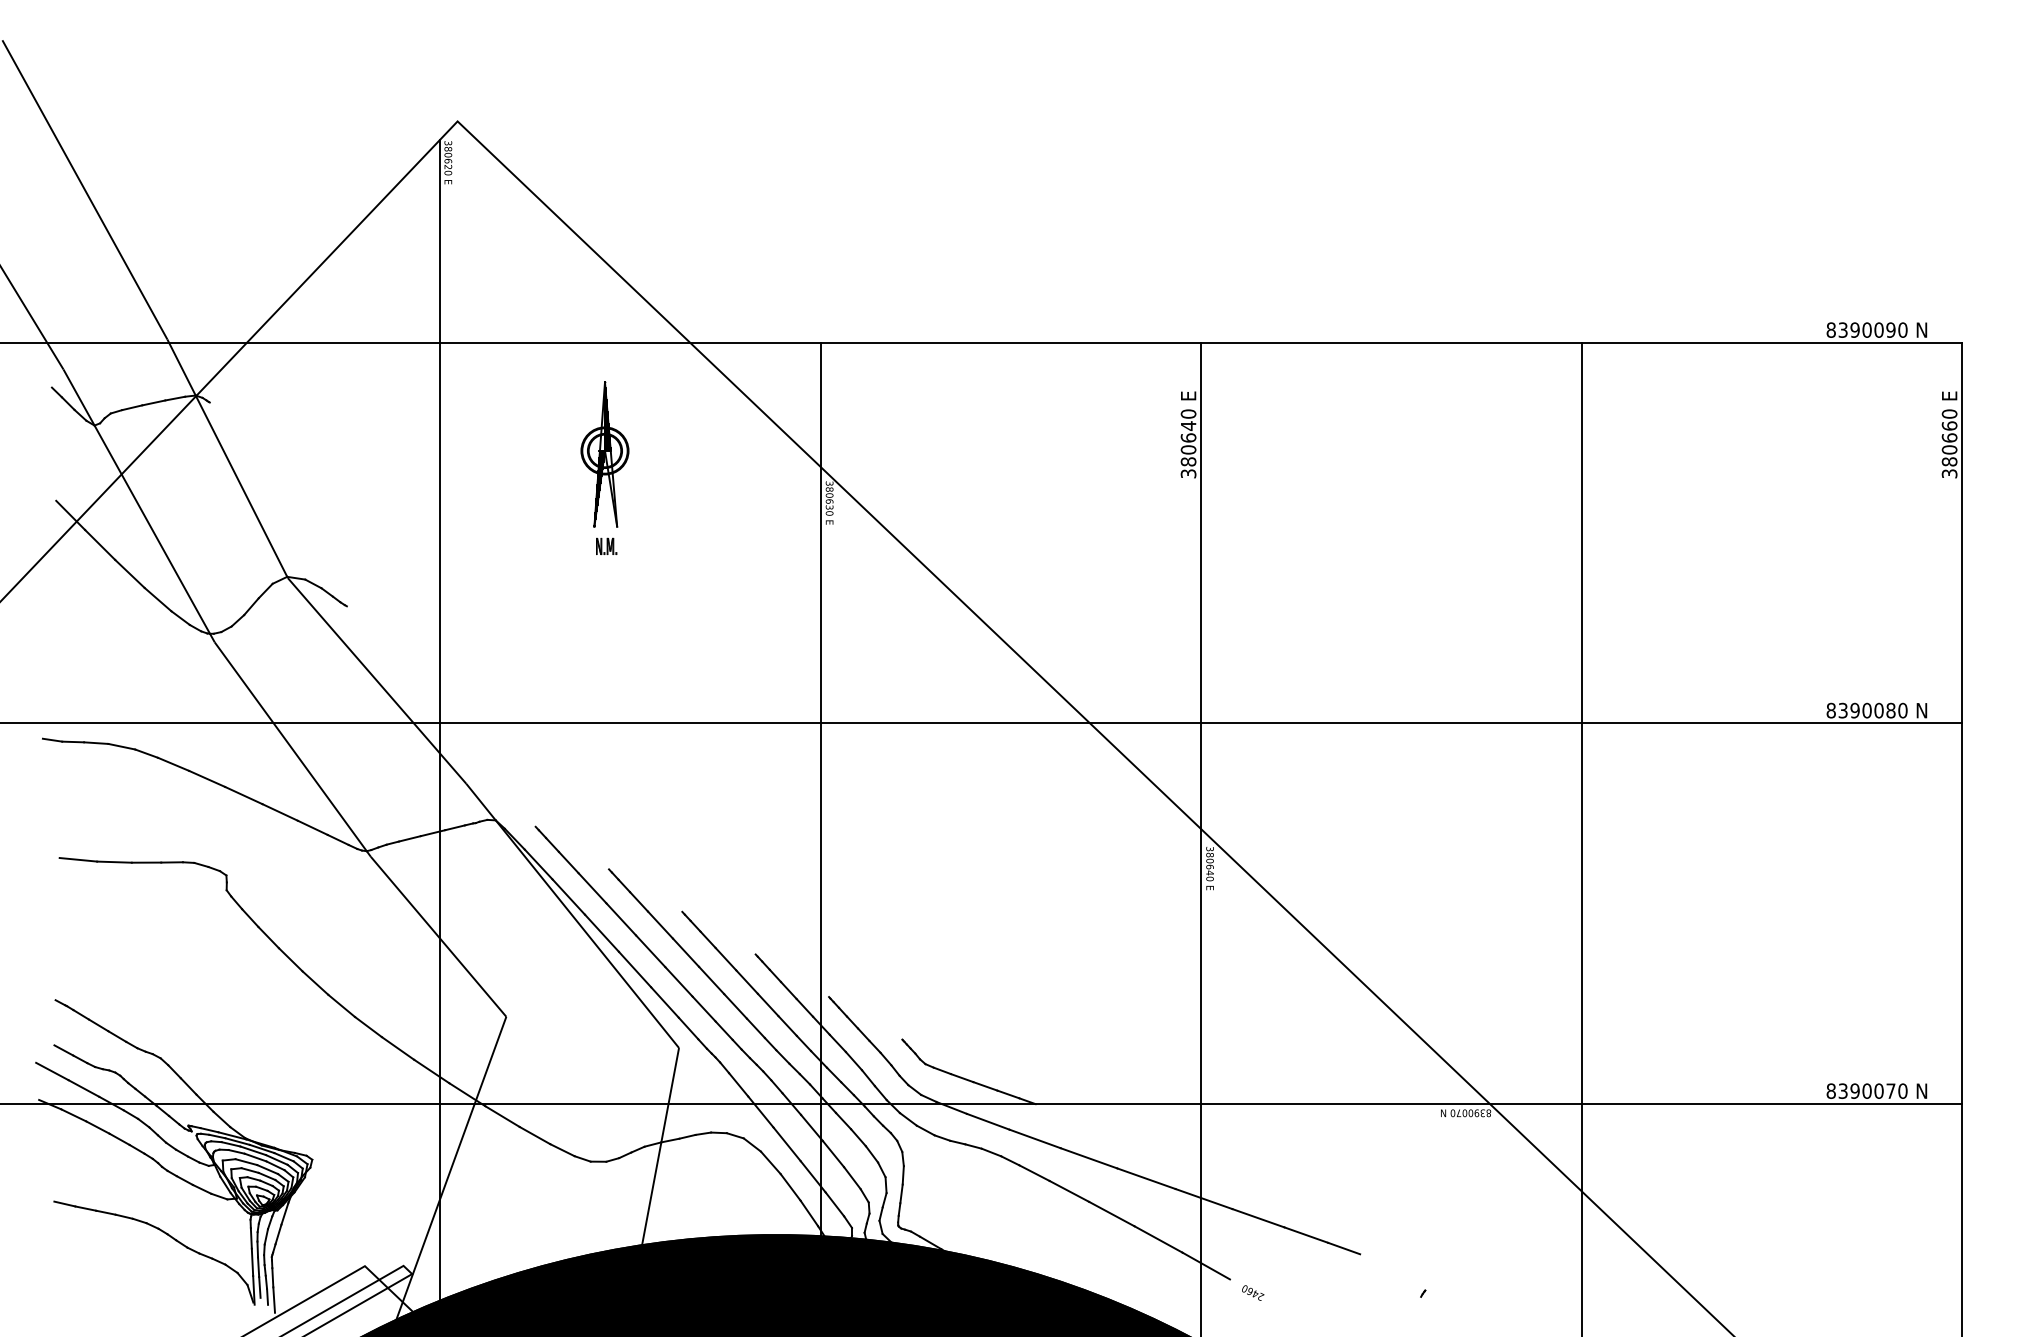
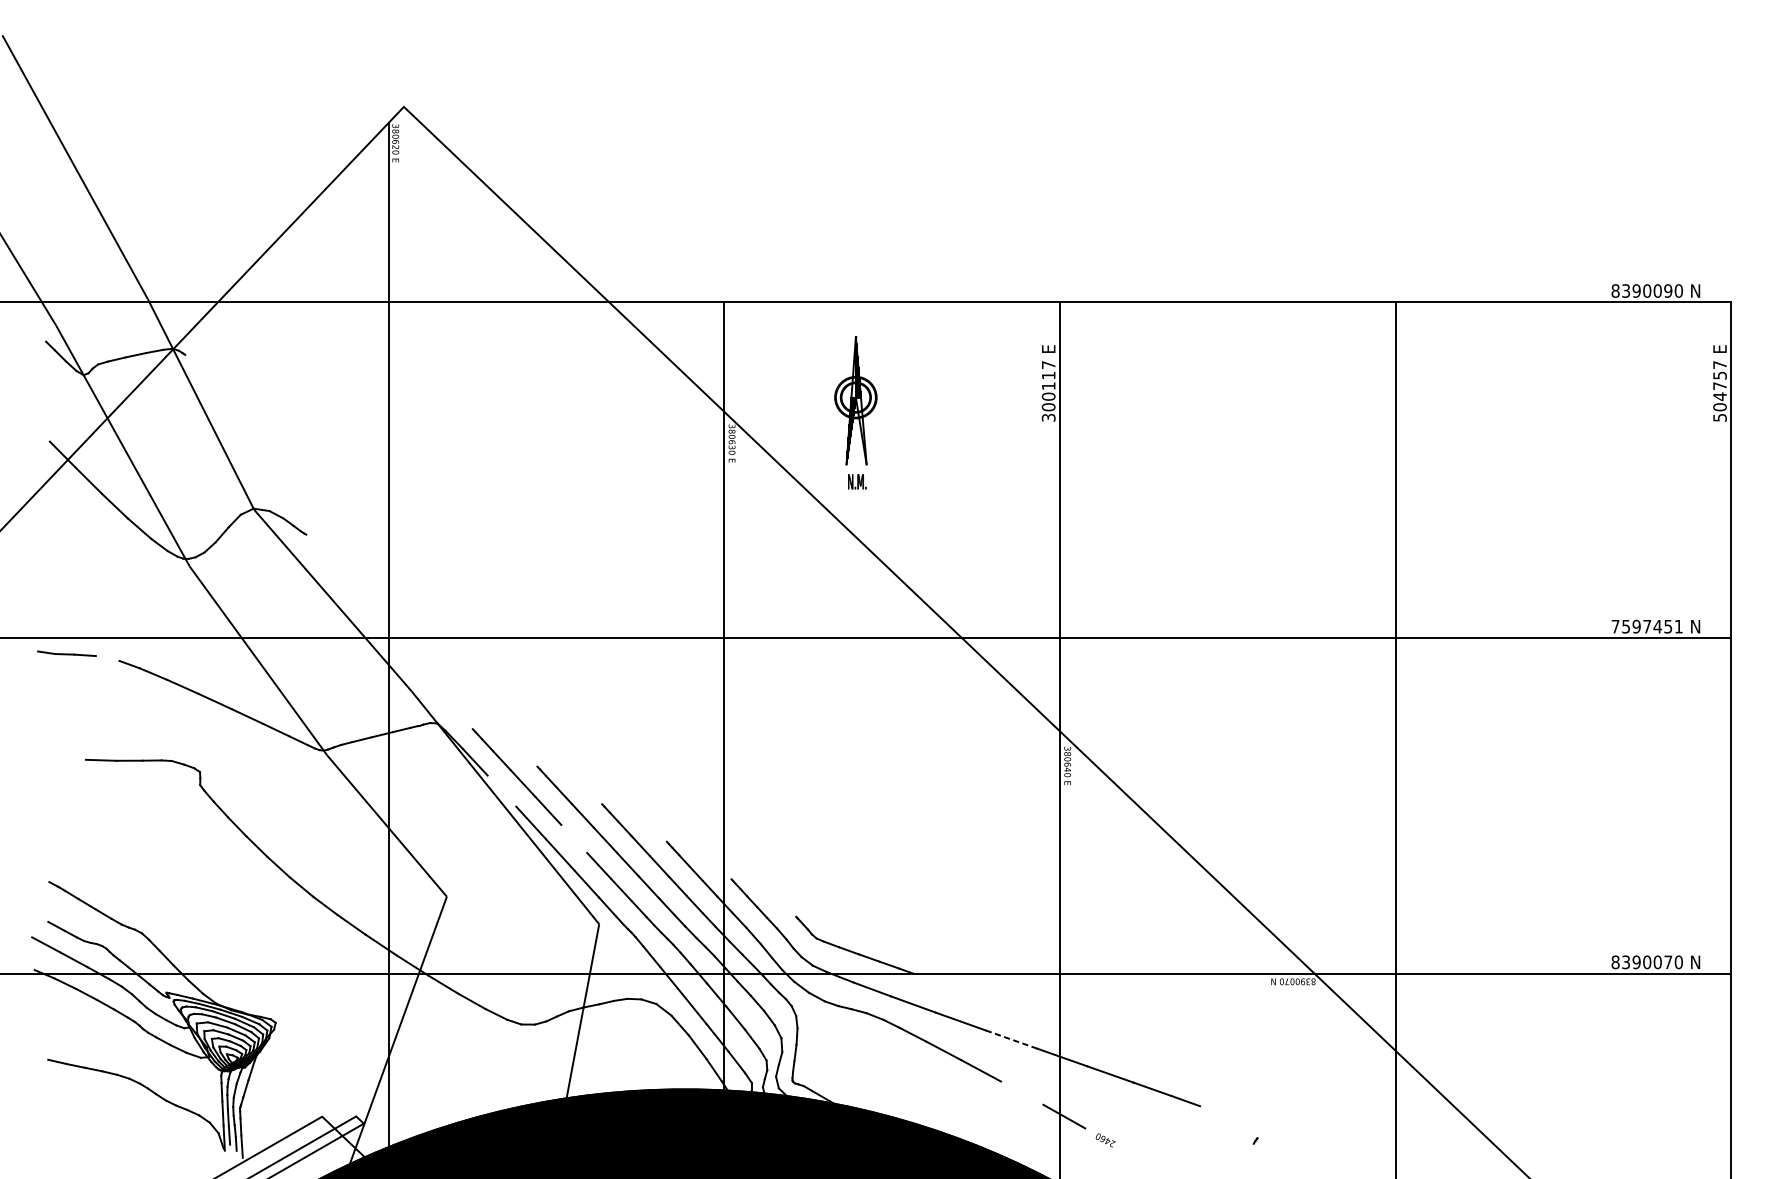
text: (1188, 437) -> (1048, 385), 380640 -> 300117
text: (1949, 443) -> (1719, 391), 380660 -> 504757
part: (604, 467) -> (855, 412), moved
text: (1866, 710) -> (1646, 626), 8390080 -> 7597451
line: (121, 746) -> (107, 658), removed
line: (78, 859) -> (69, 757), removed
line: (568, 896) -> (501, 790), removed
line: (650, 951) -> (574, 839), removed
line: (1146, 1178) -> (1011, 1039), solid -> dashed
line: (1158, 1239) -> (1022, 1093), removed

